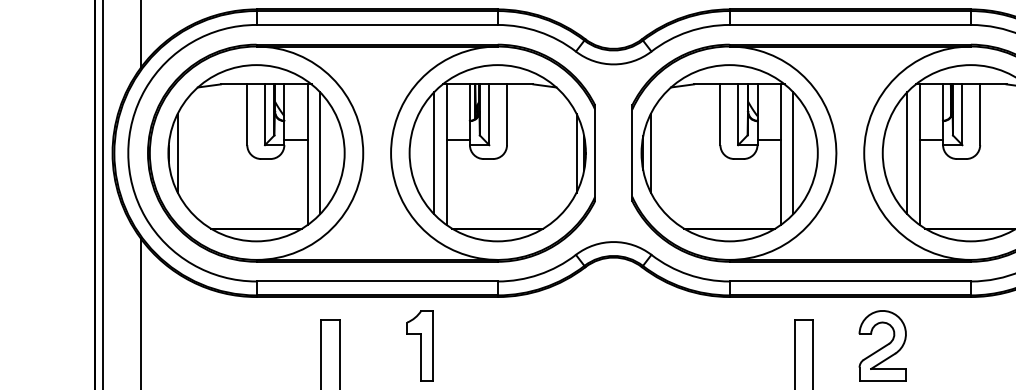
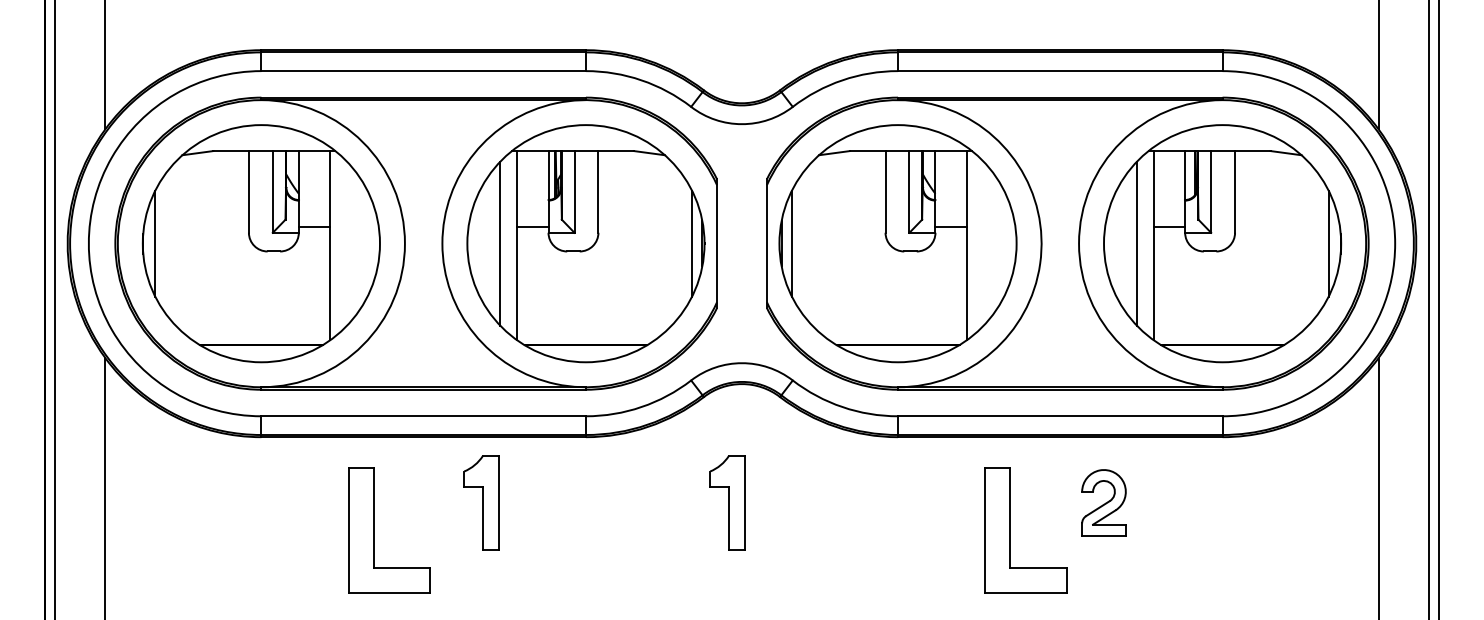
line: (319, 153) -> (346, 243), removed
line: (793, 153) -> (983, 243), removed
part: (602, 345) -> (727, 502), added
part: (882, 345) -> (1103, 502), size x0.7

